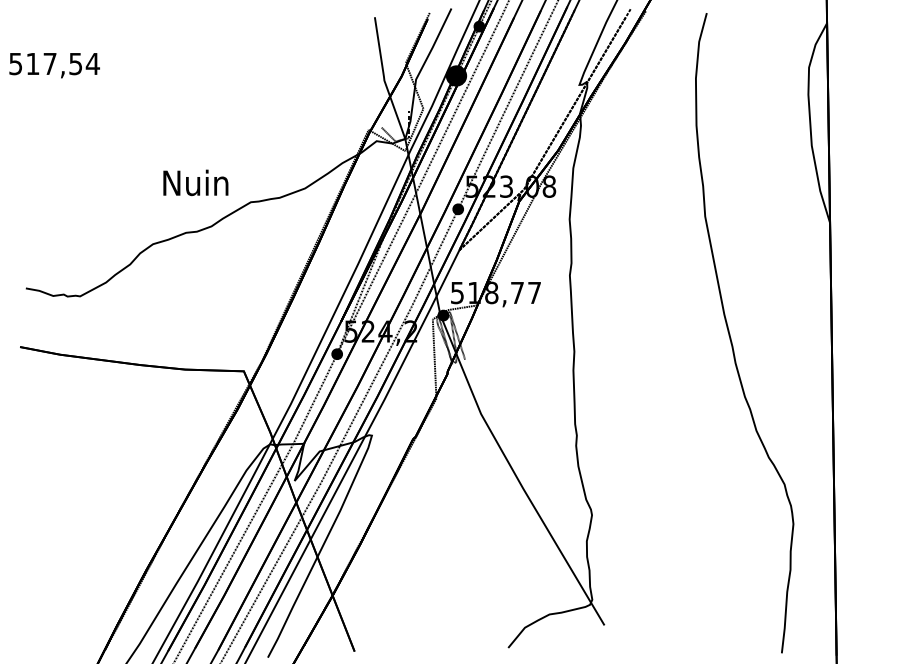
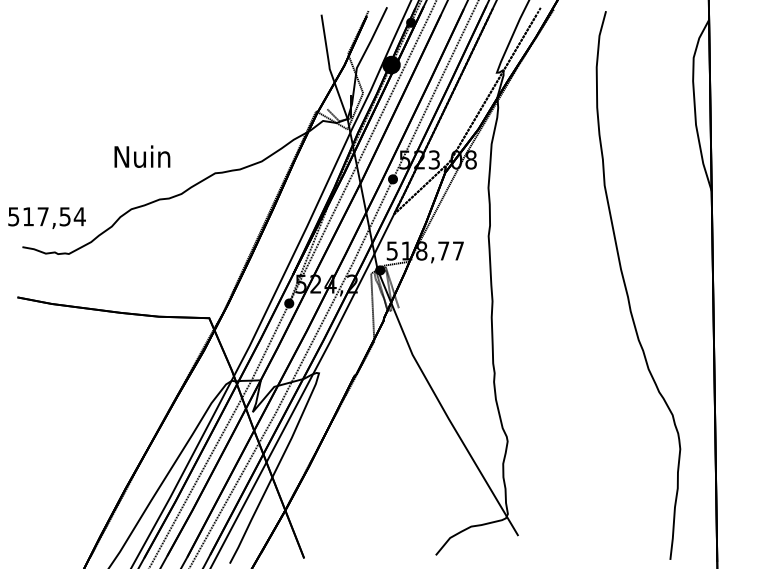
text: (54, 65) -> (46, 218), moved
text: (195, 182) -> (142, 156), moved

